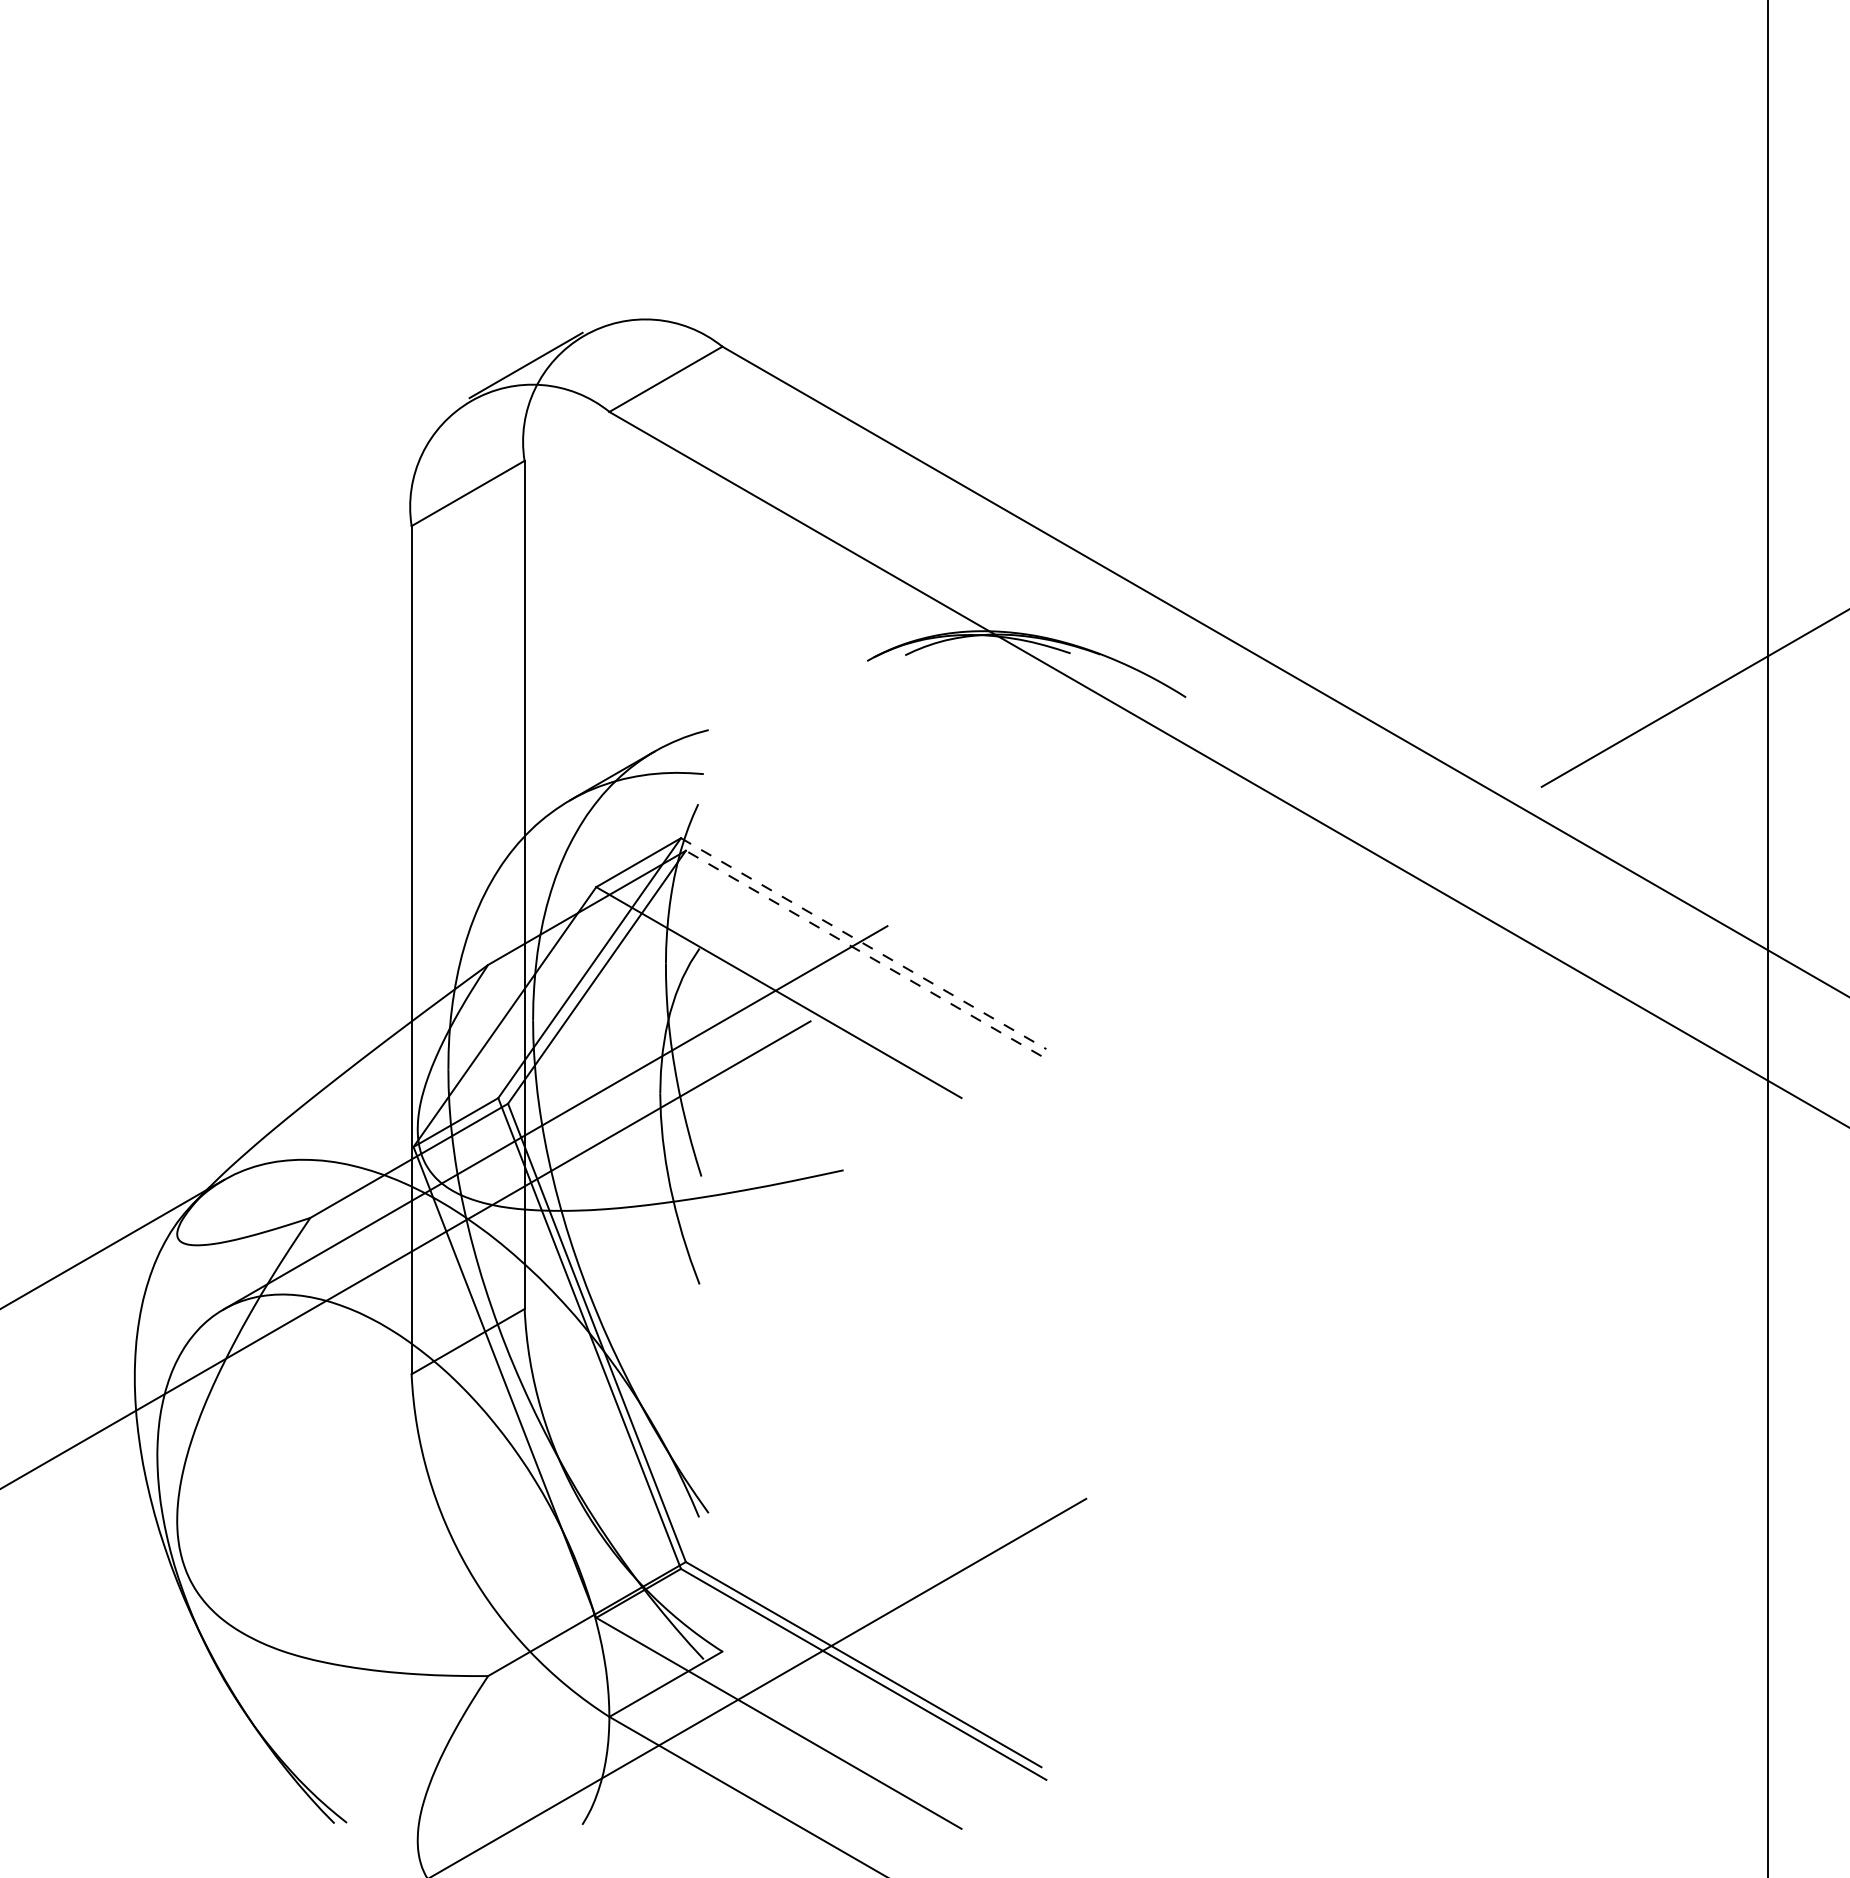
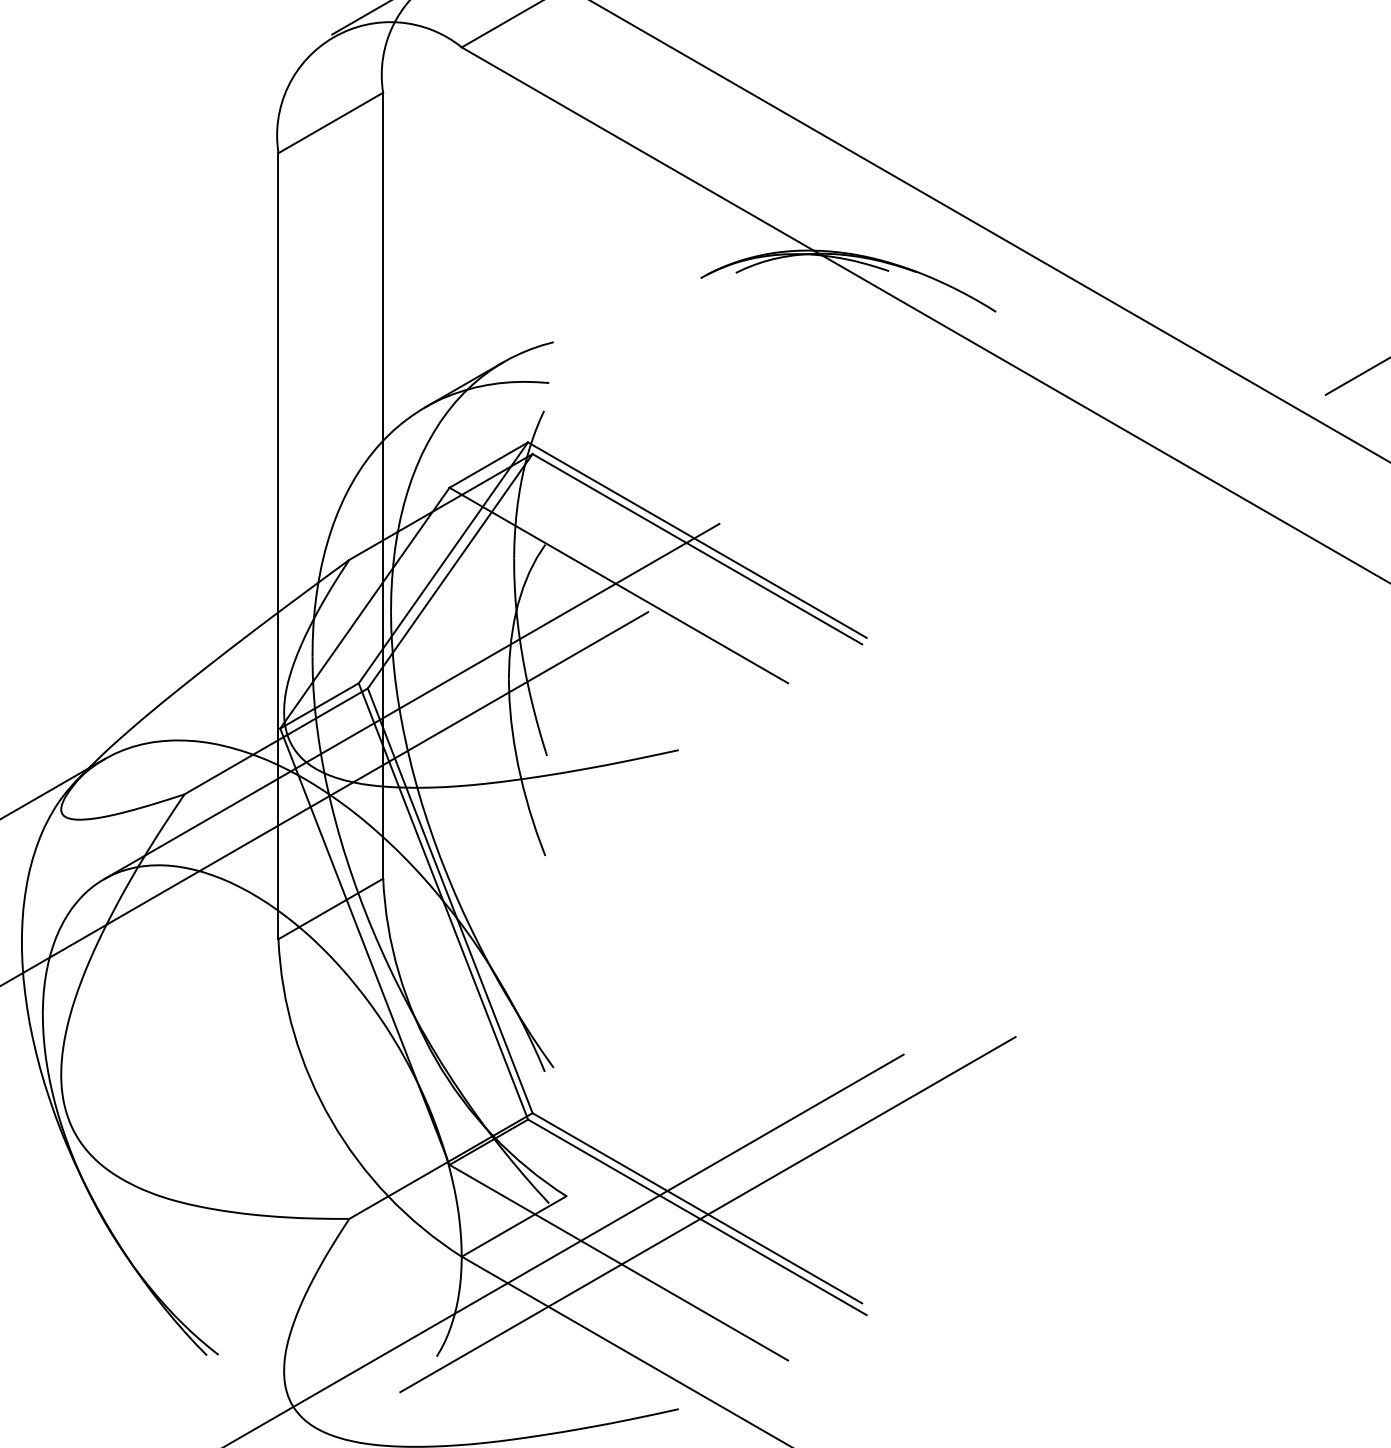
line: (863, 943) -> (697, 540), dashed -> solid
line: (863, 953) -> (697, 549), dashed -> solid
line: (875, 1671) -> (708, 1214), added

